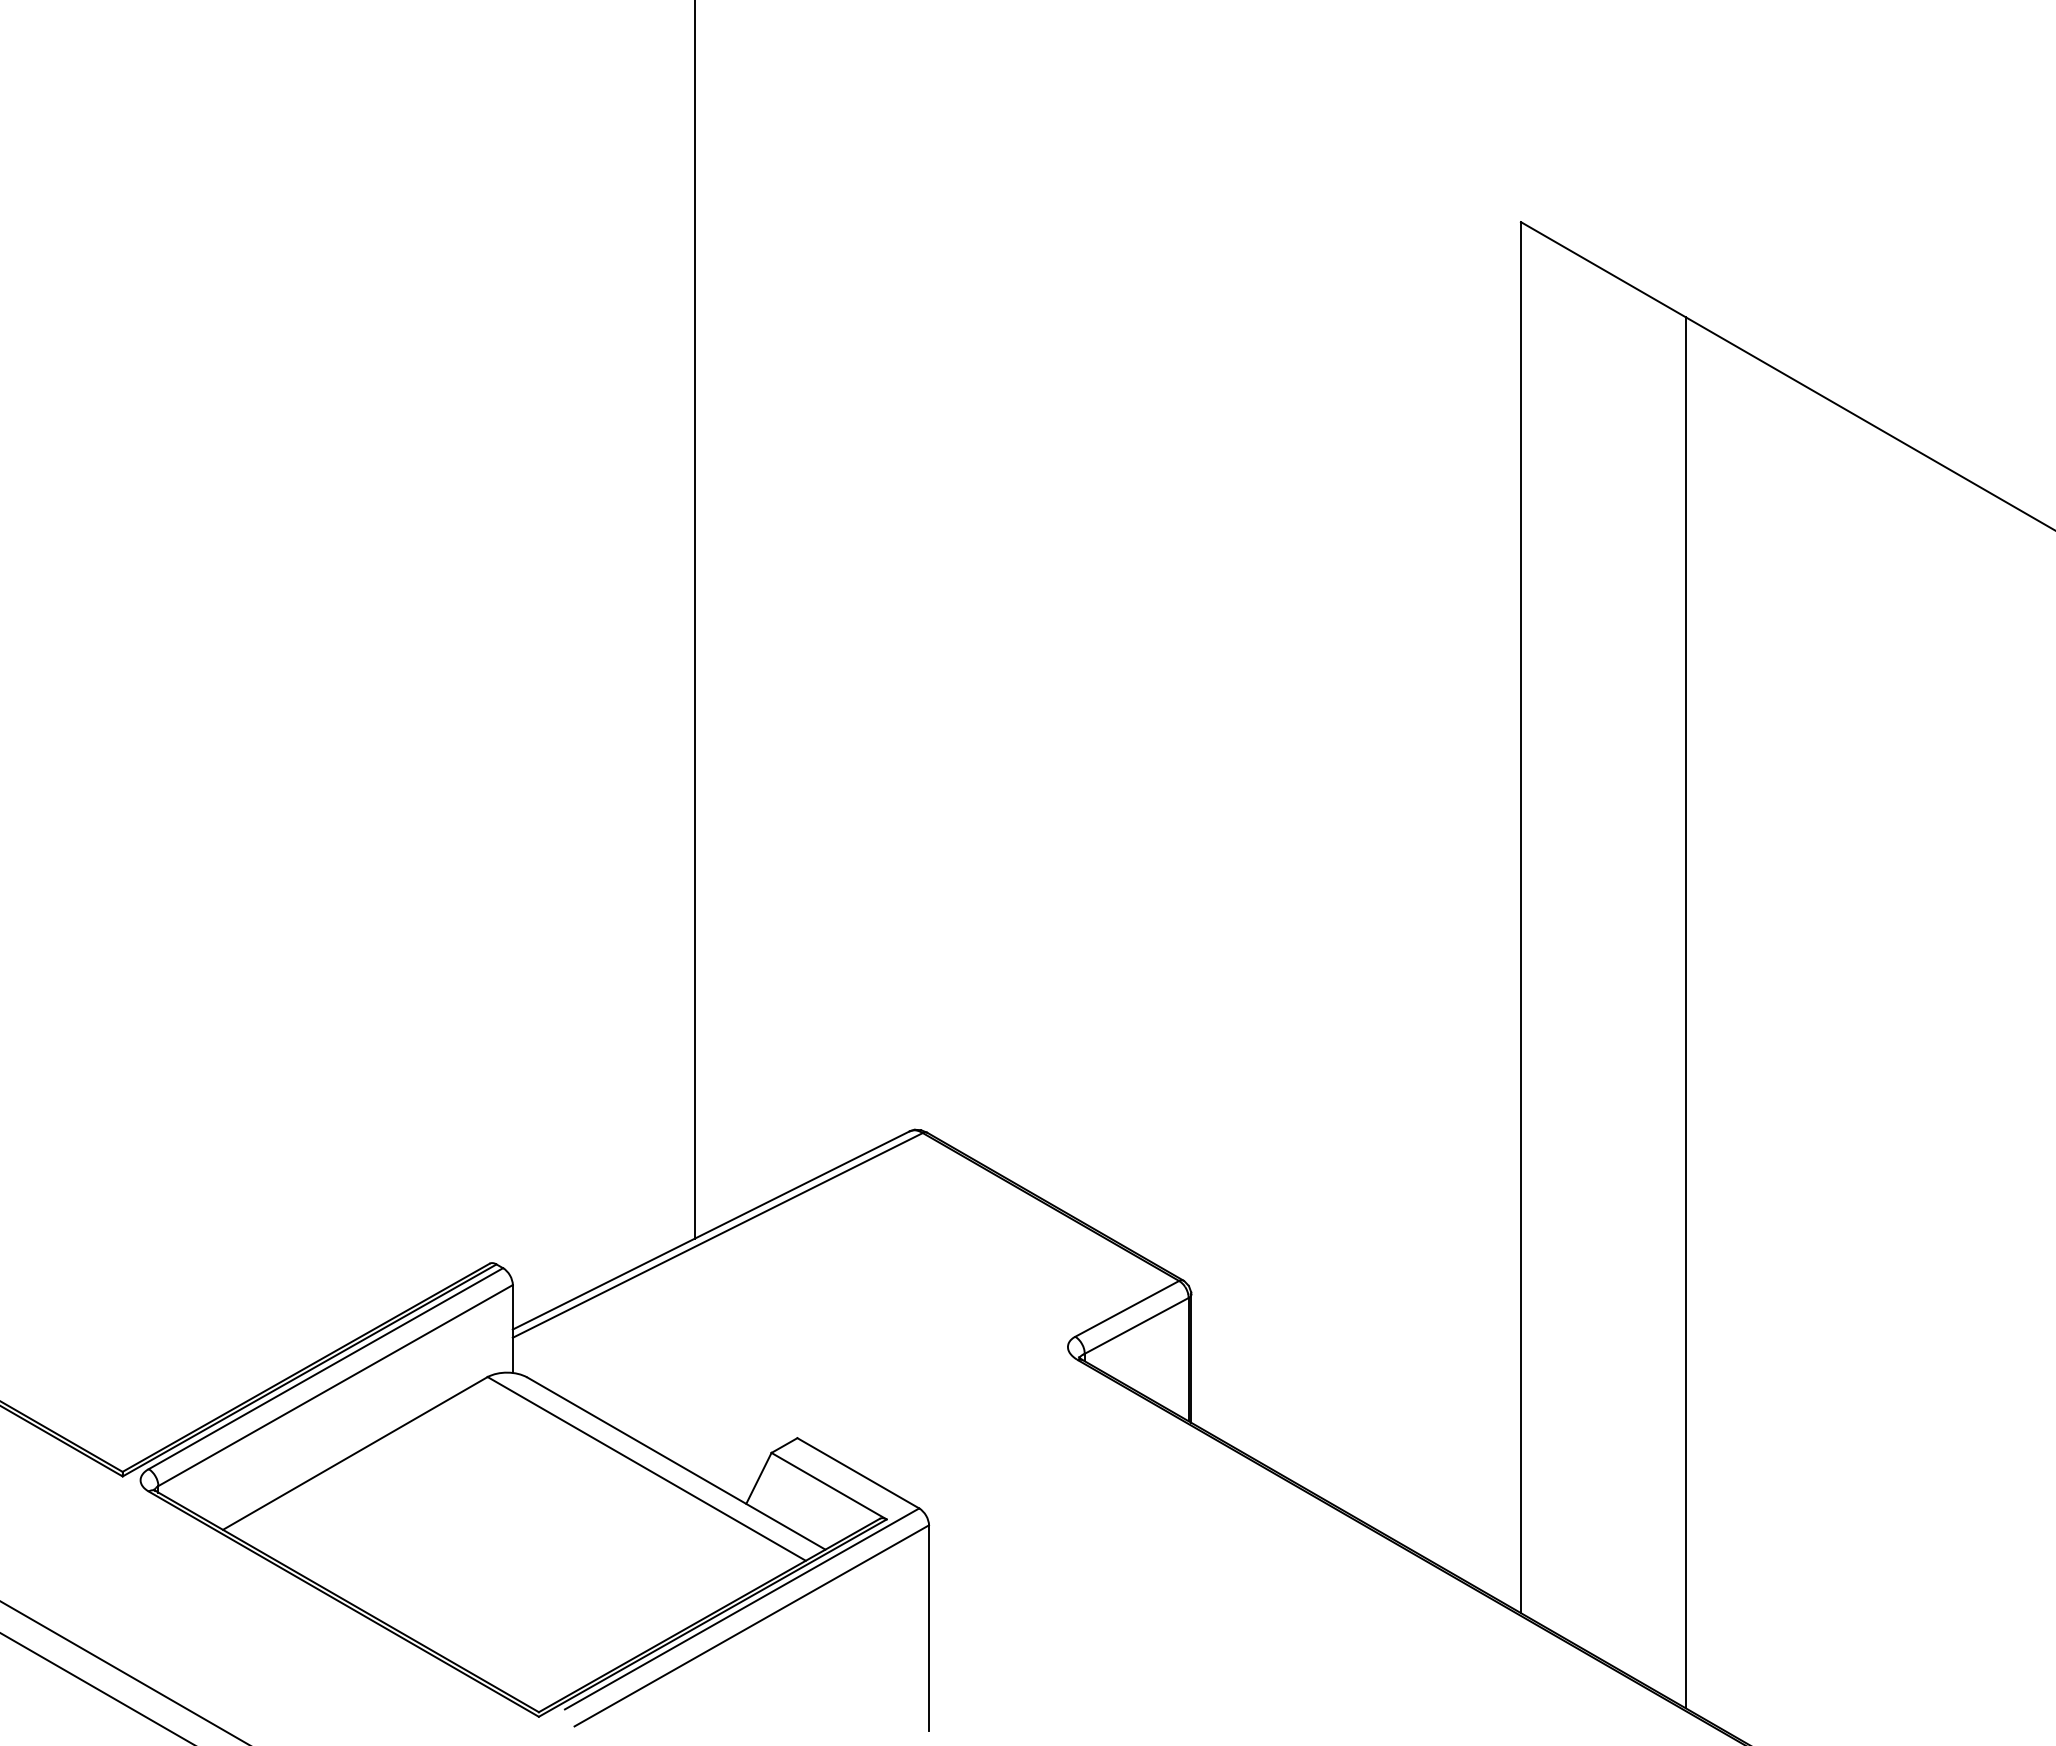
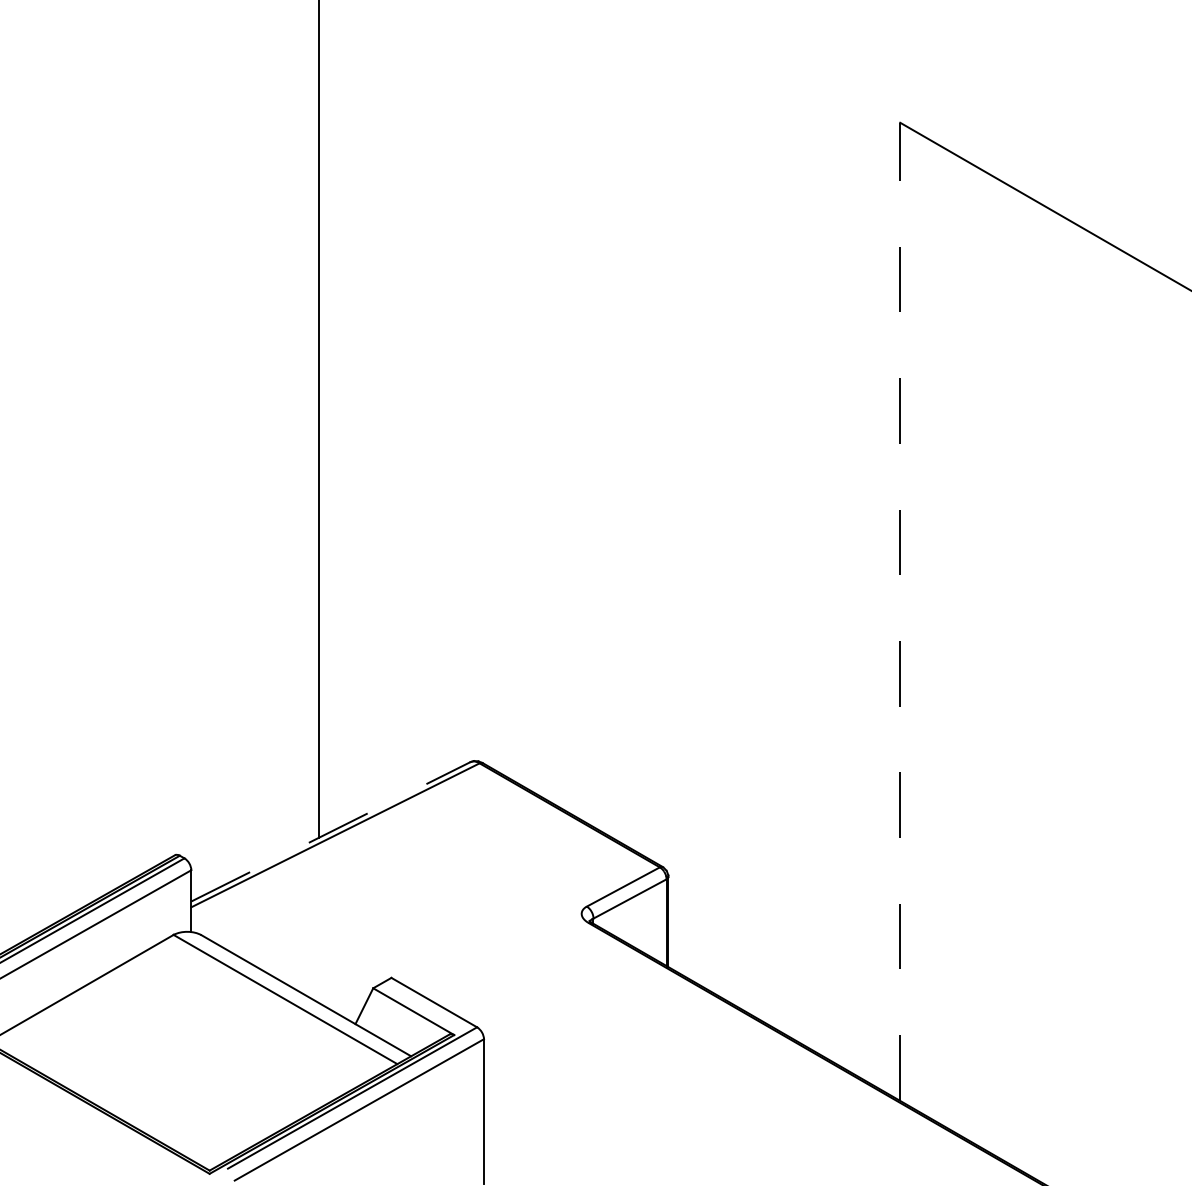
line: (1520, 917) -> (899, 611), solid -> dashed
line: (1686, 1012) -> (1016, 678), removed
line: (711, 1230) -> (331, 831), solid -> dashed

